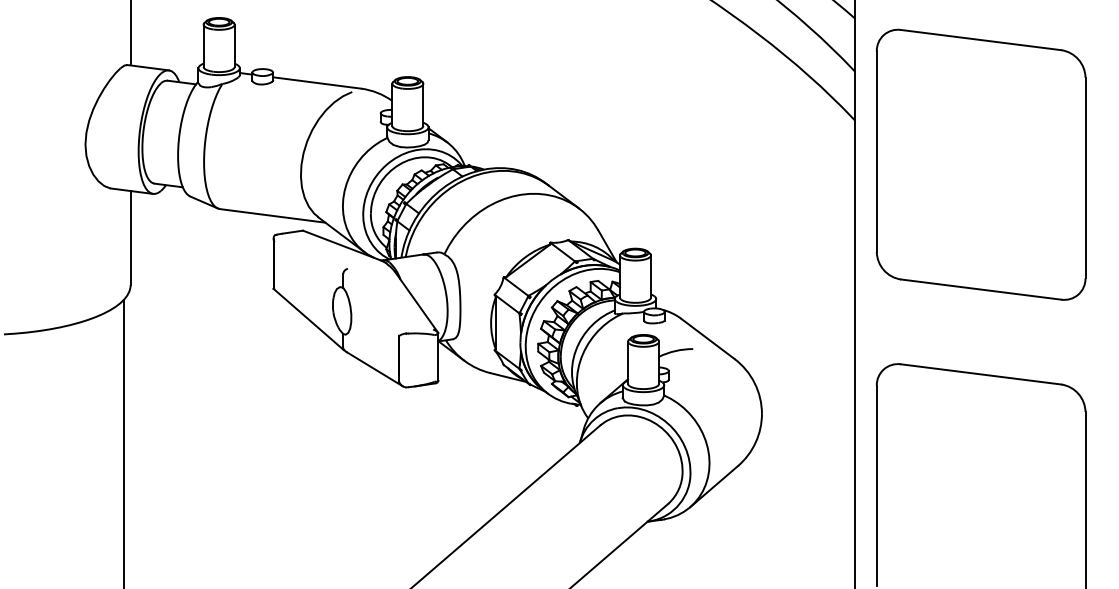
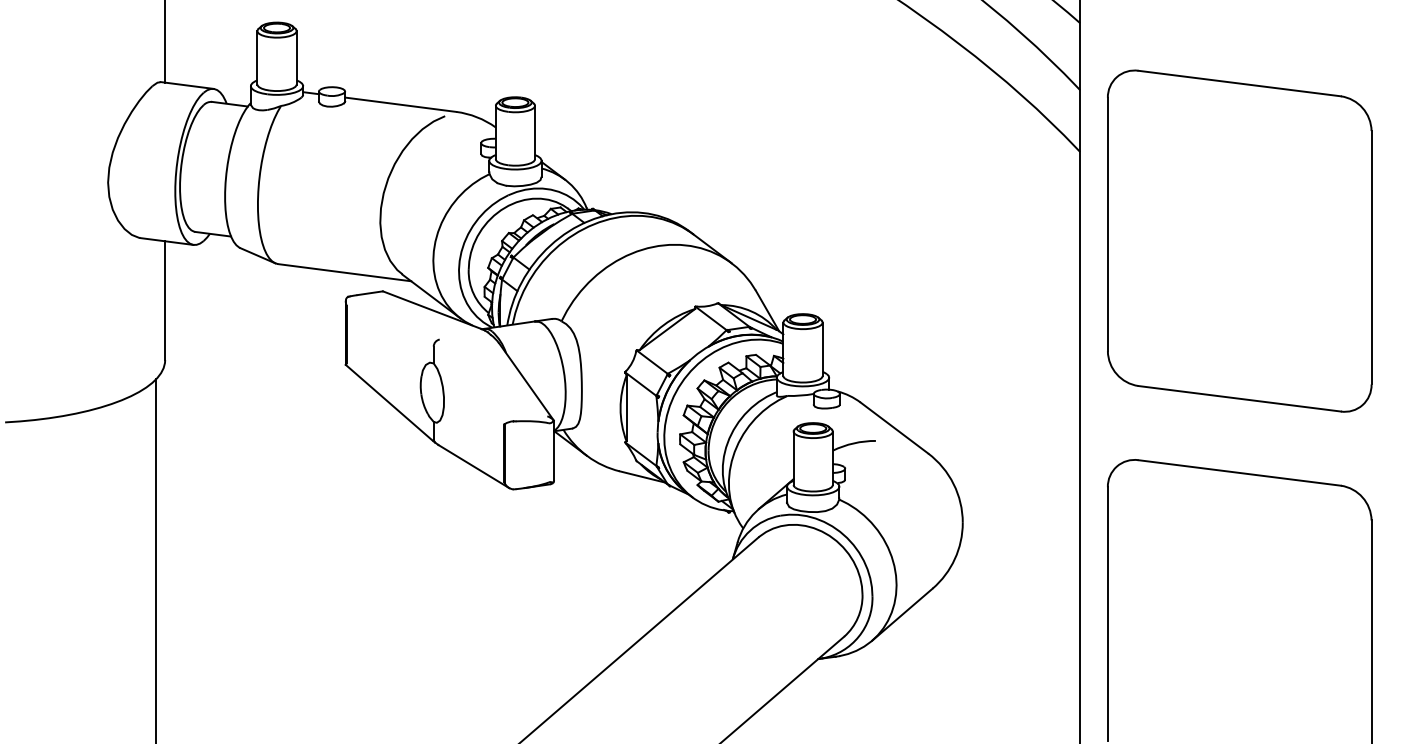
part: (980, 164) -> (1239, 240), moved

